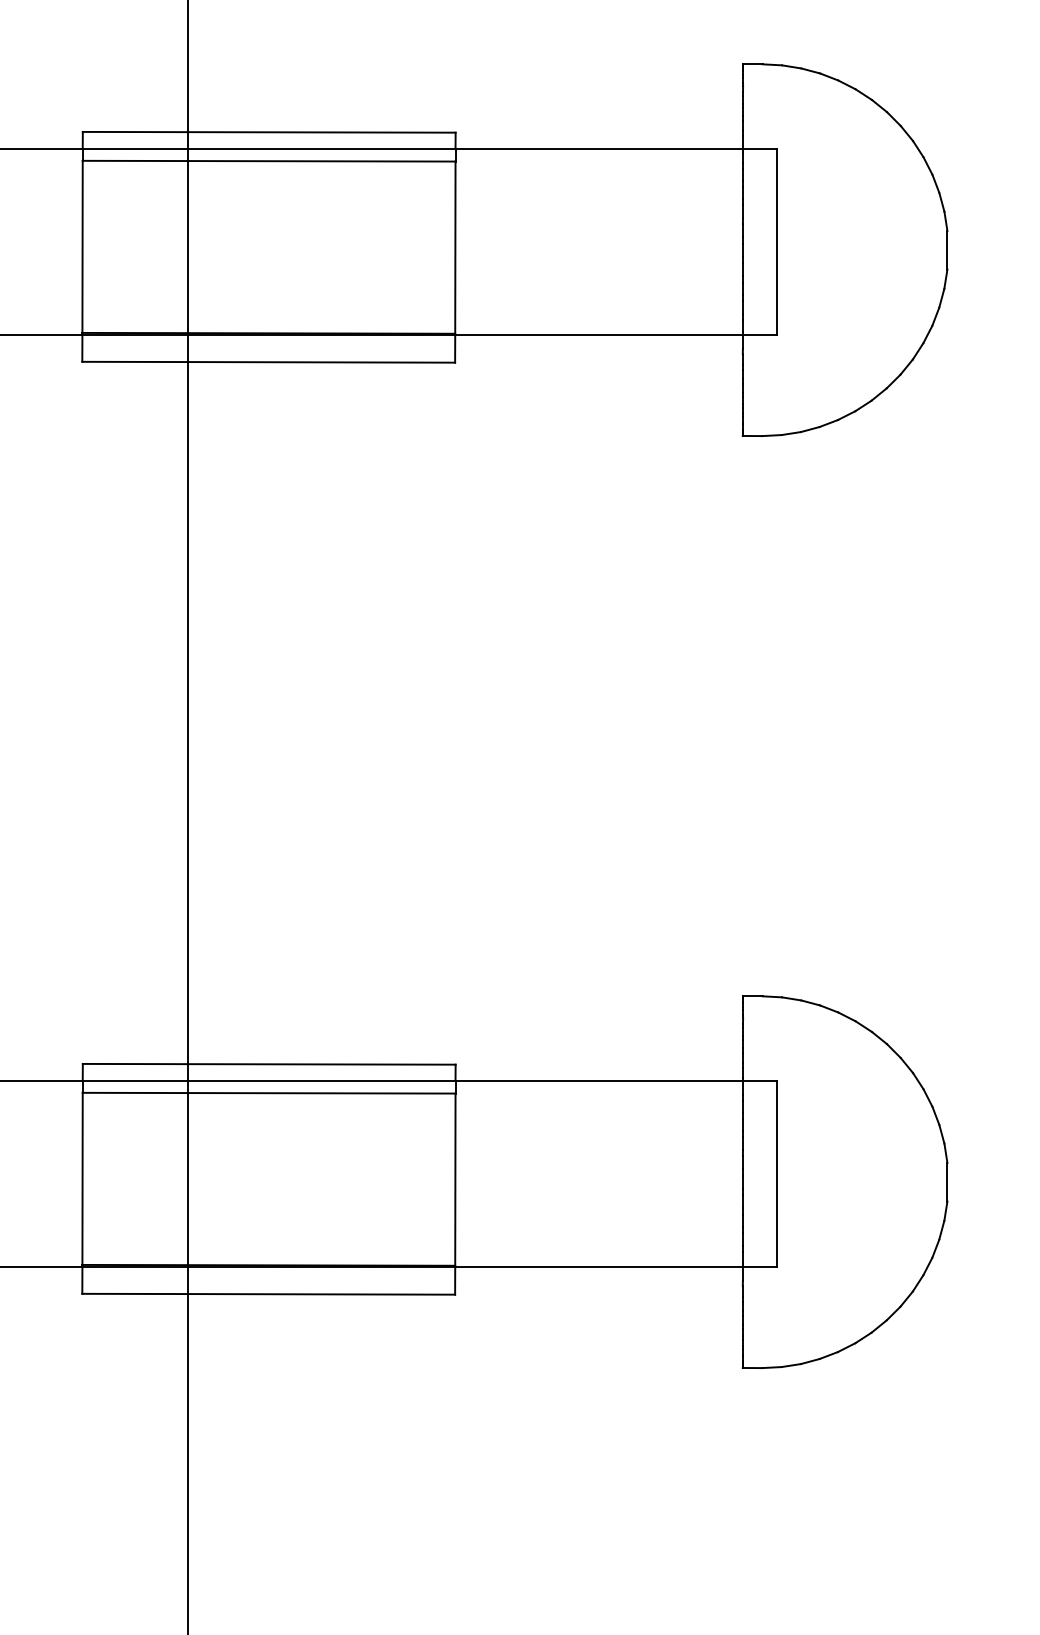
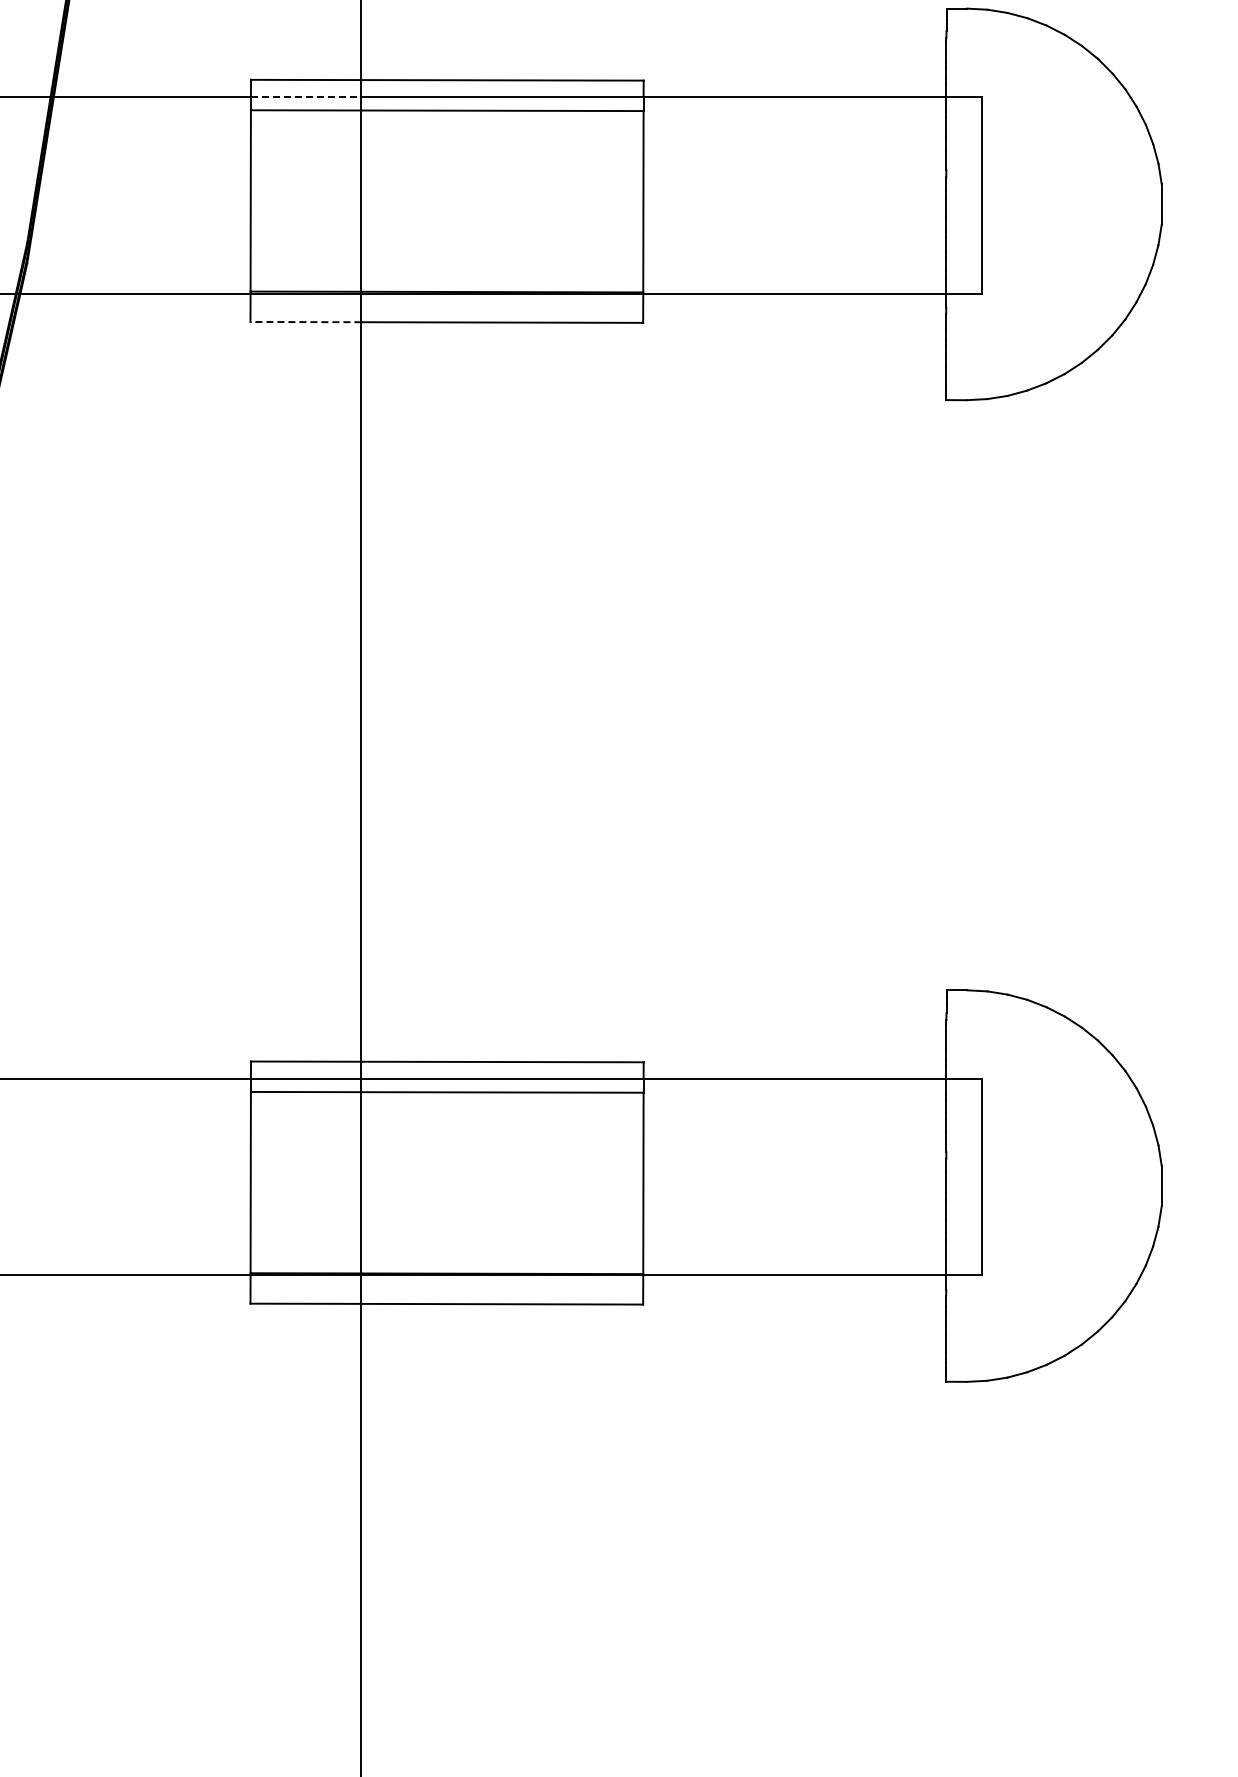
line: (135, 148) -> (306, 97), solid -> dashed
line: (134, 362) -> (305, 322), solid -> dashed

